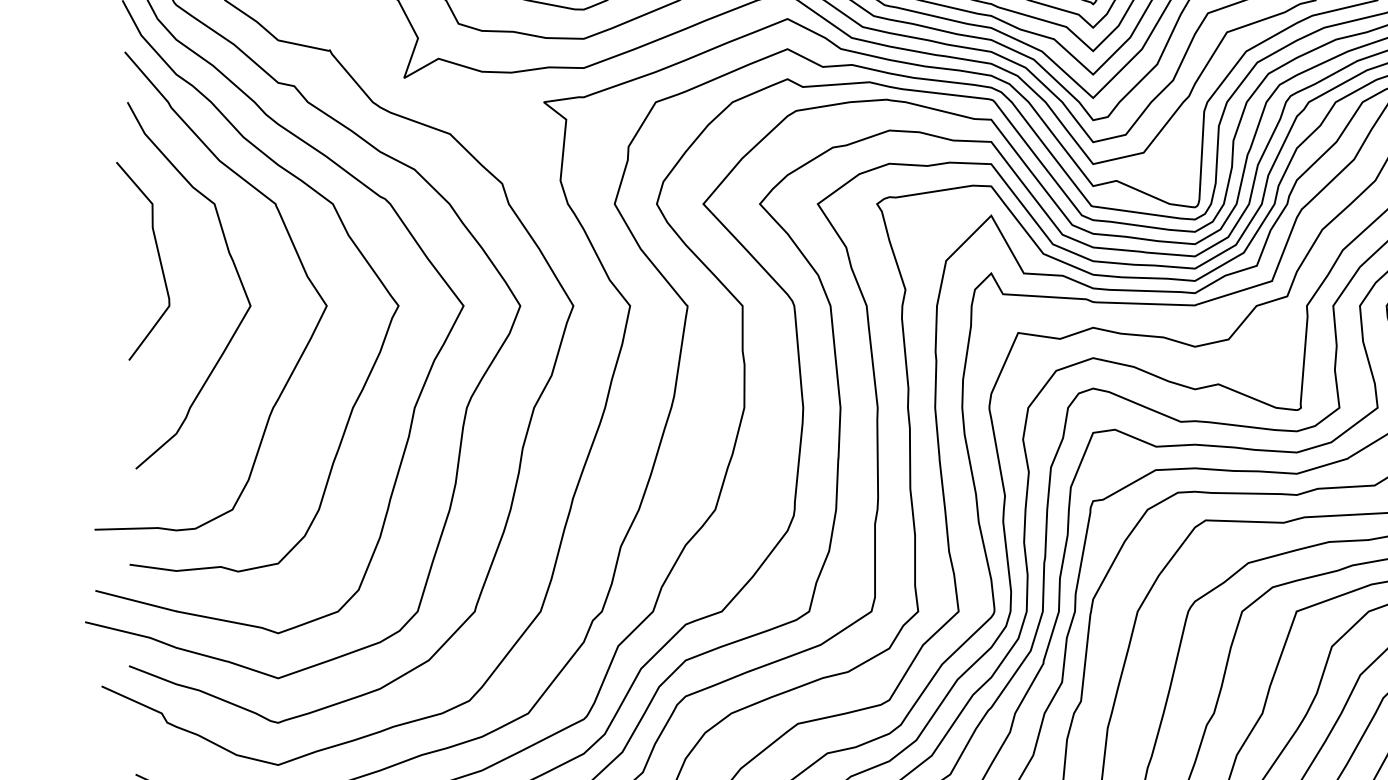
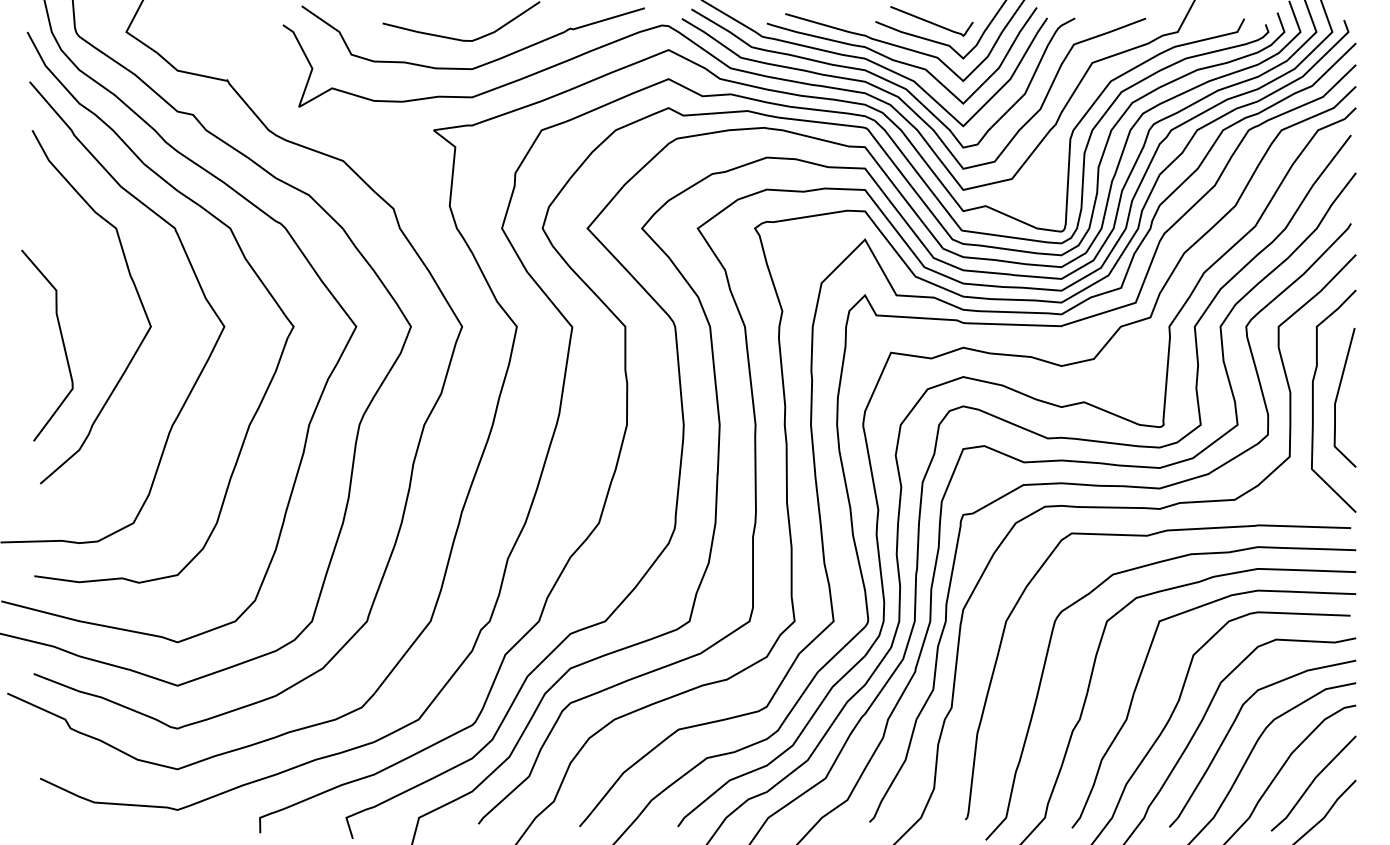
curve: (158, 260) -> (62, 344), moved

